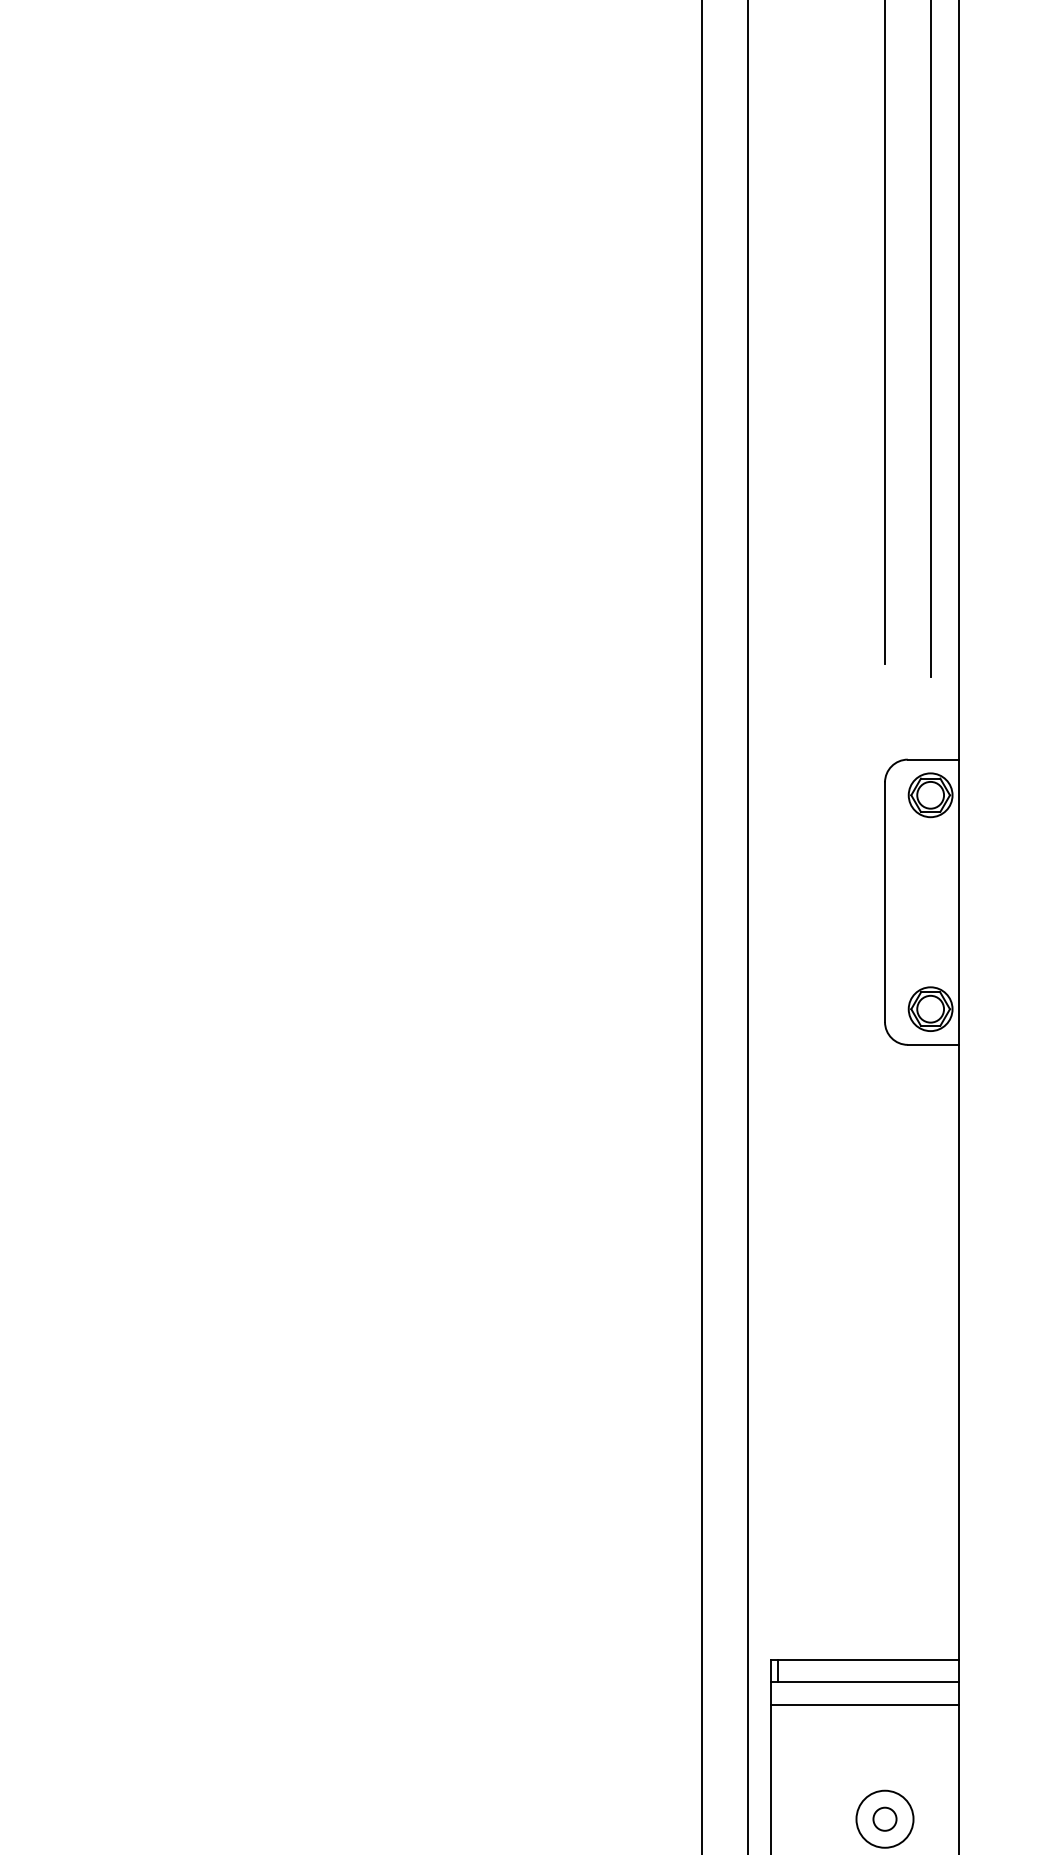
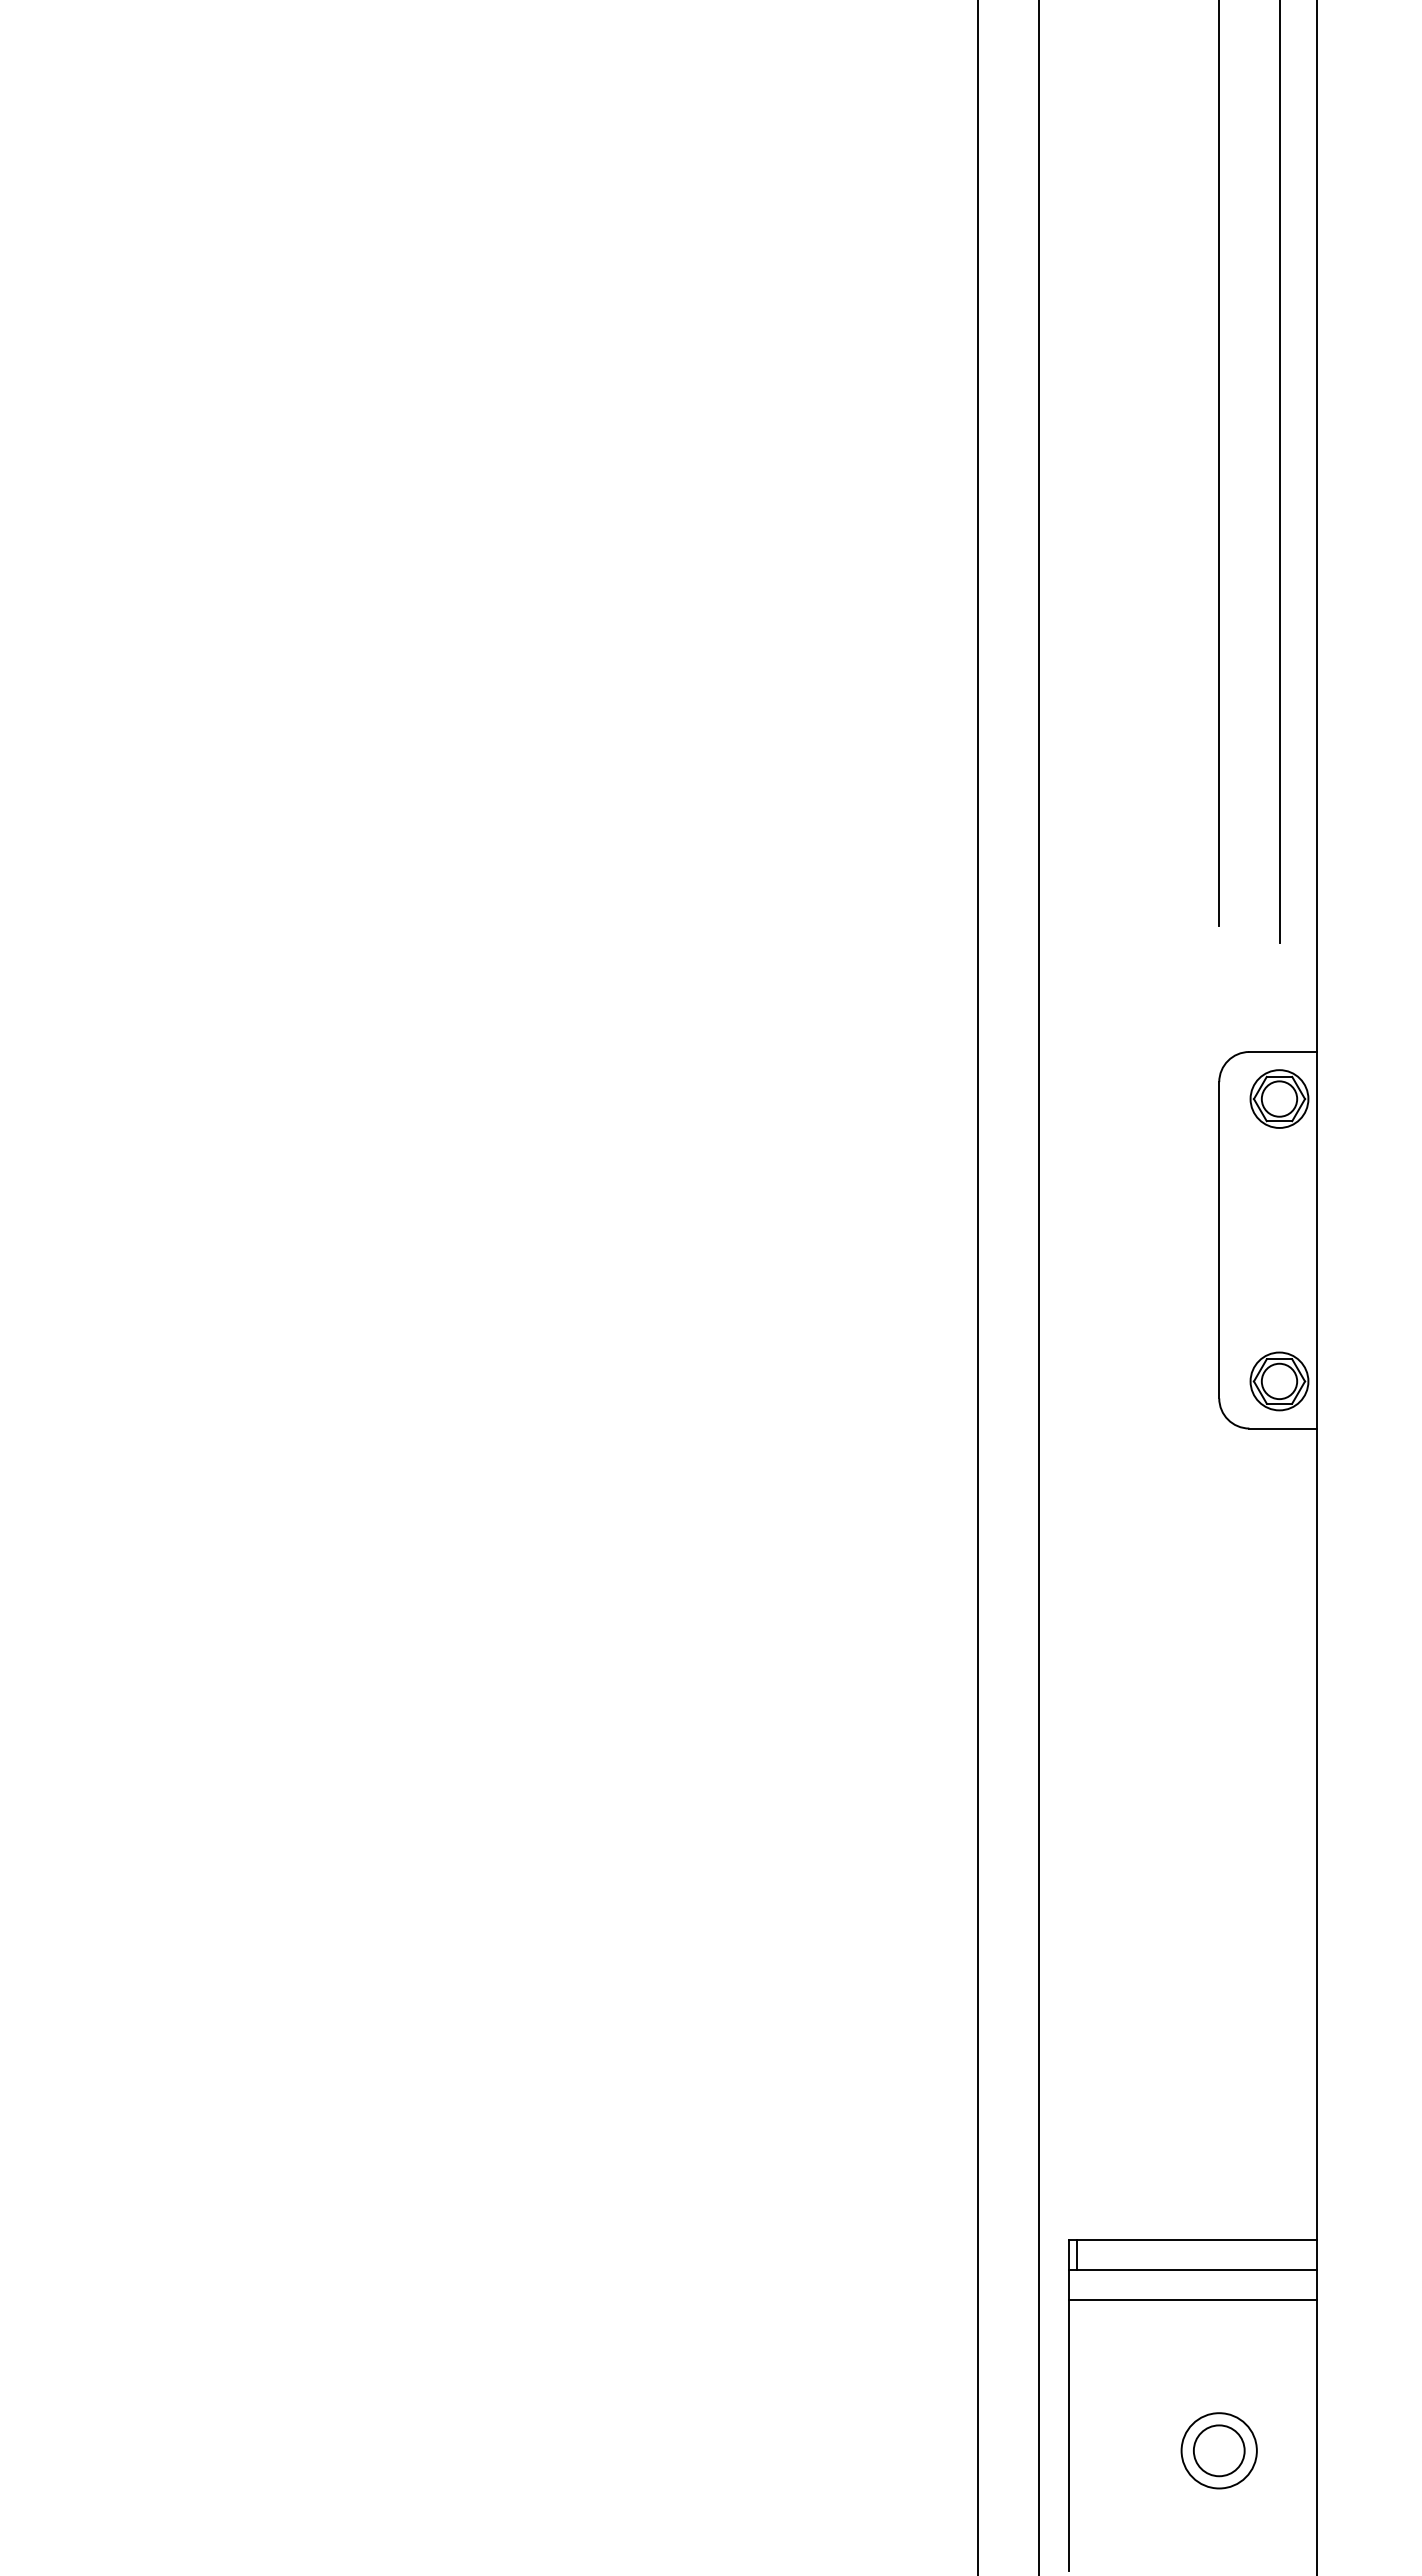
circle: (884, 1819) -> (1218, 2450), size x1.67

